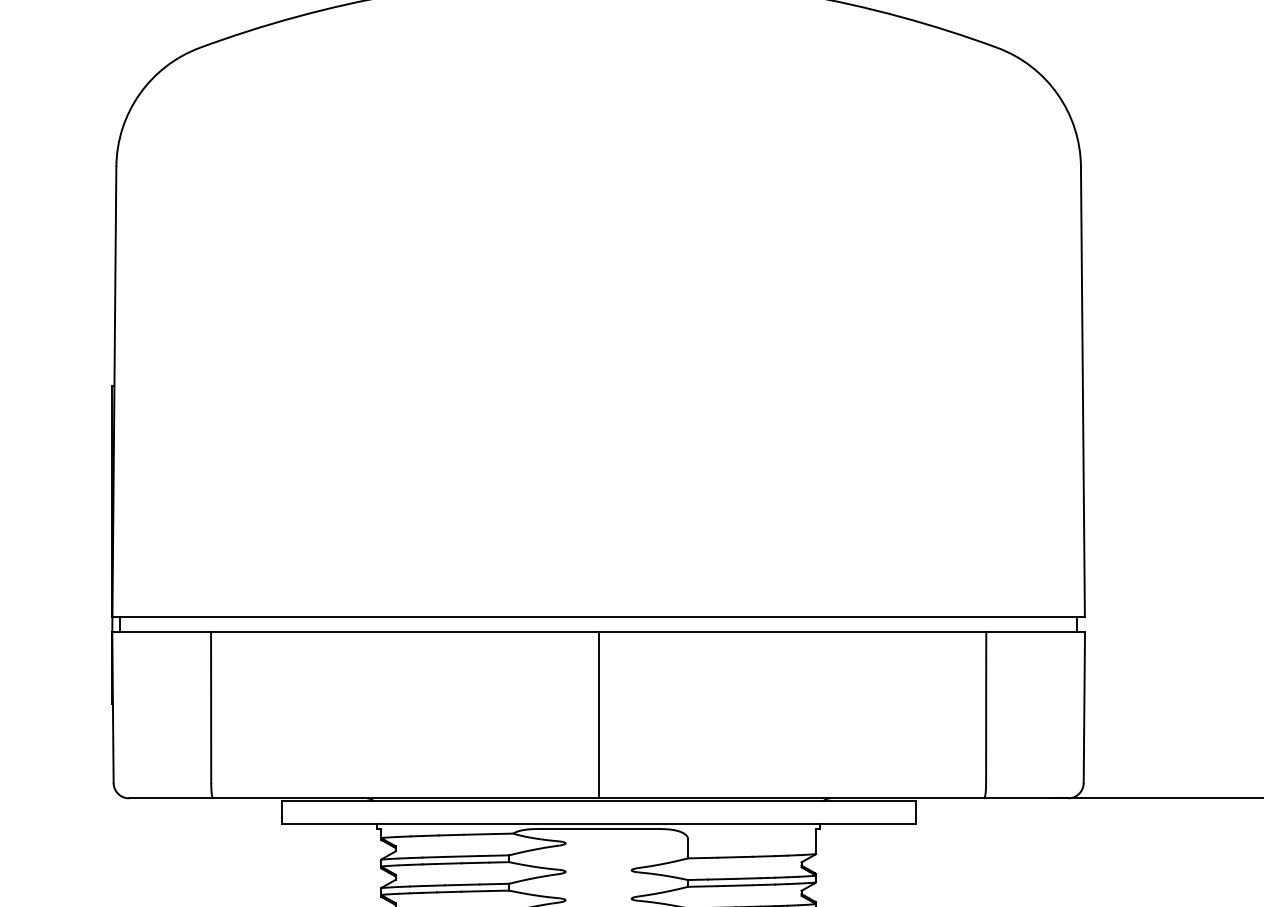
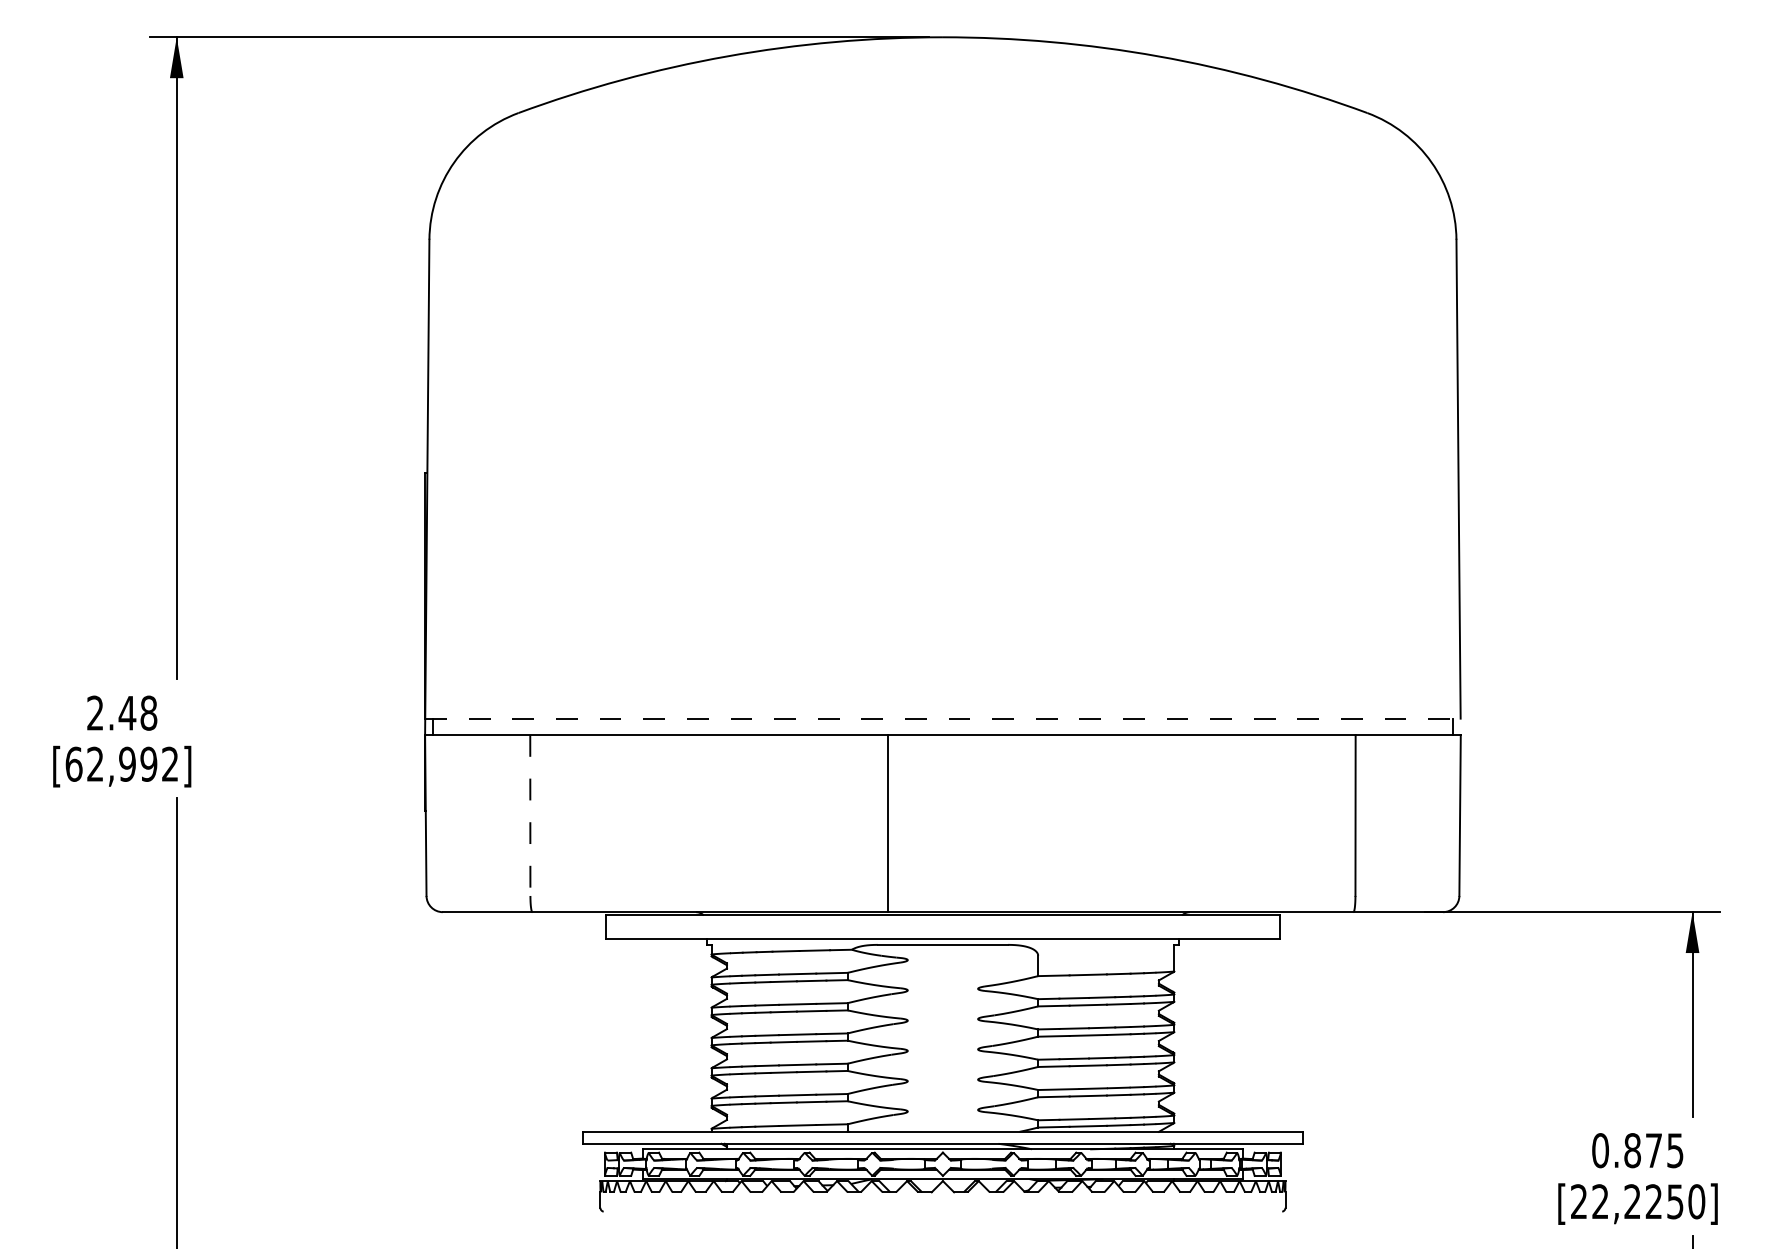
line: (598, 616) -> (942, 718), solid -> dashed
line: (211, 707) -> (530, 815), solid -> dashed
line: (598, 715) -> (887, 823), moved

